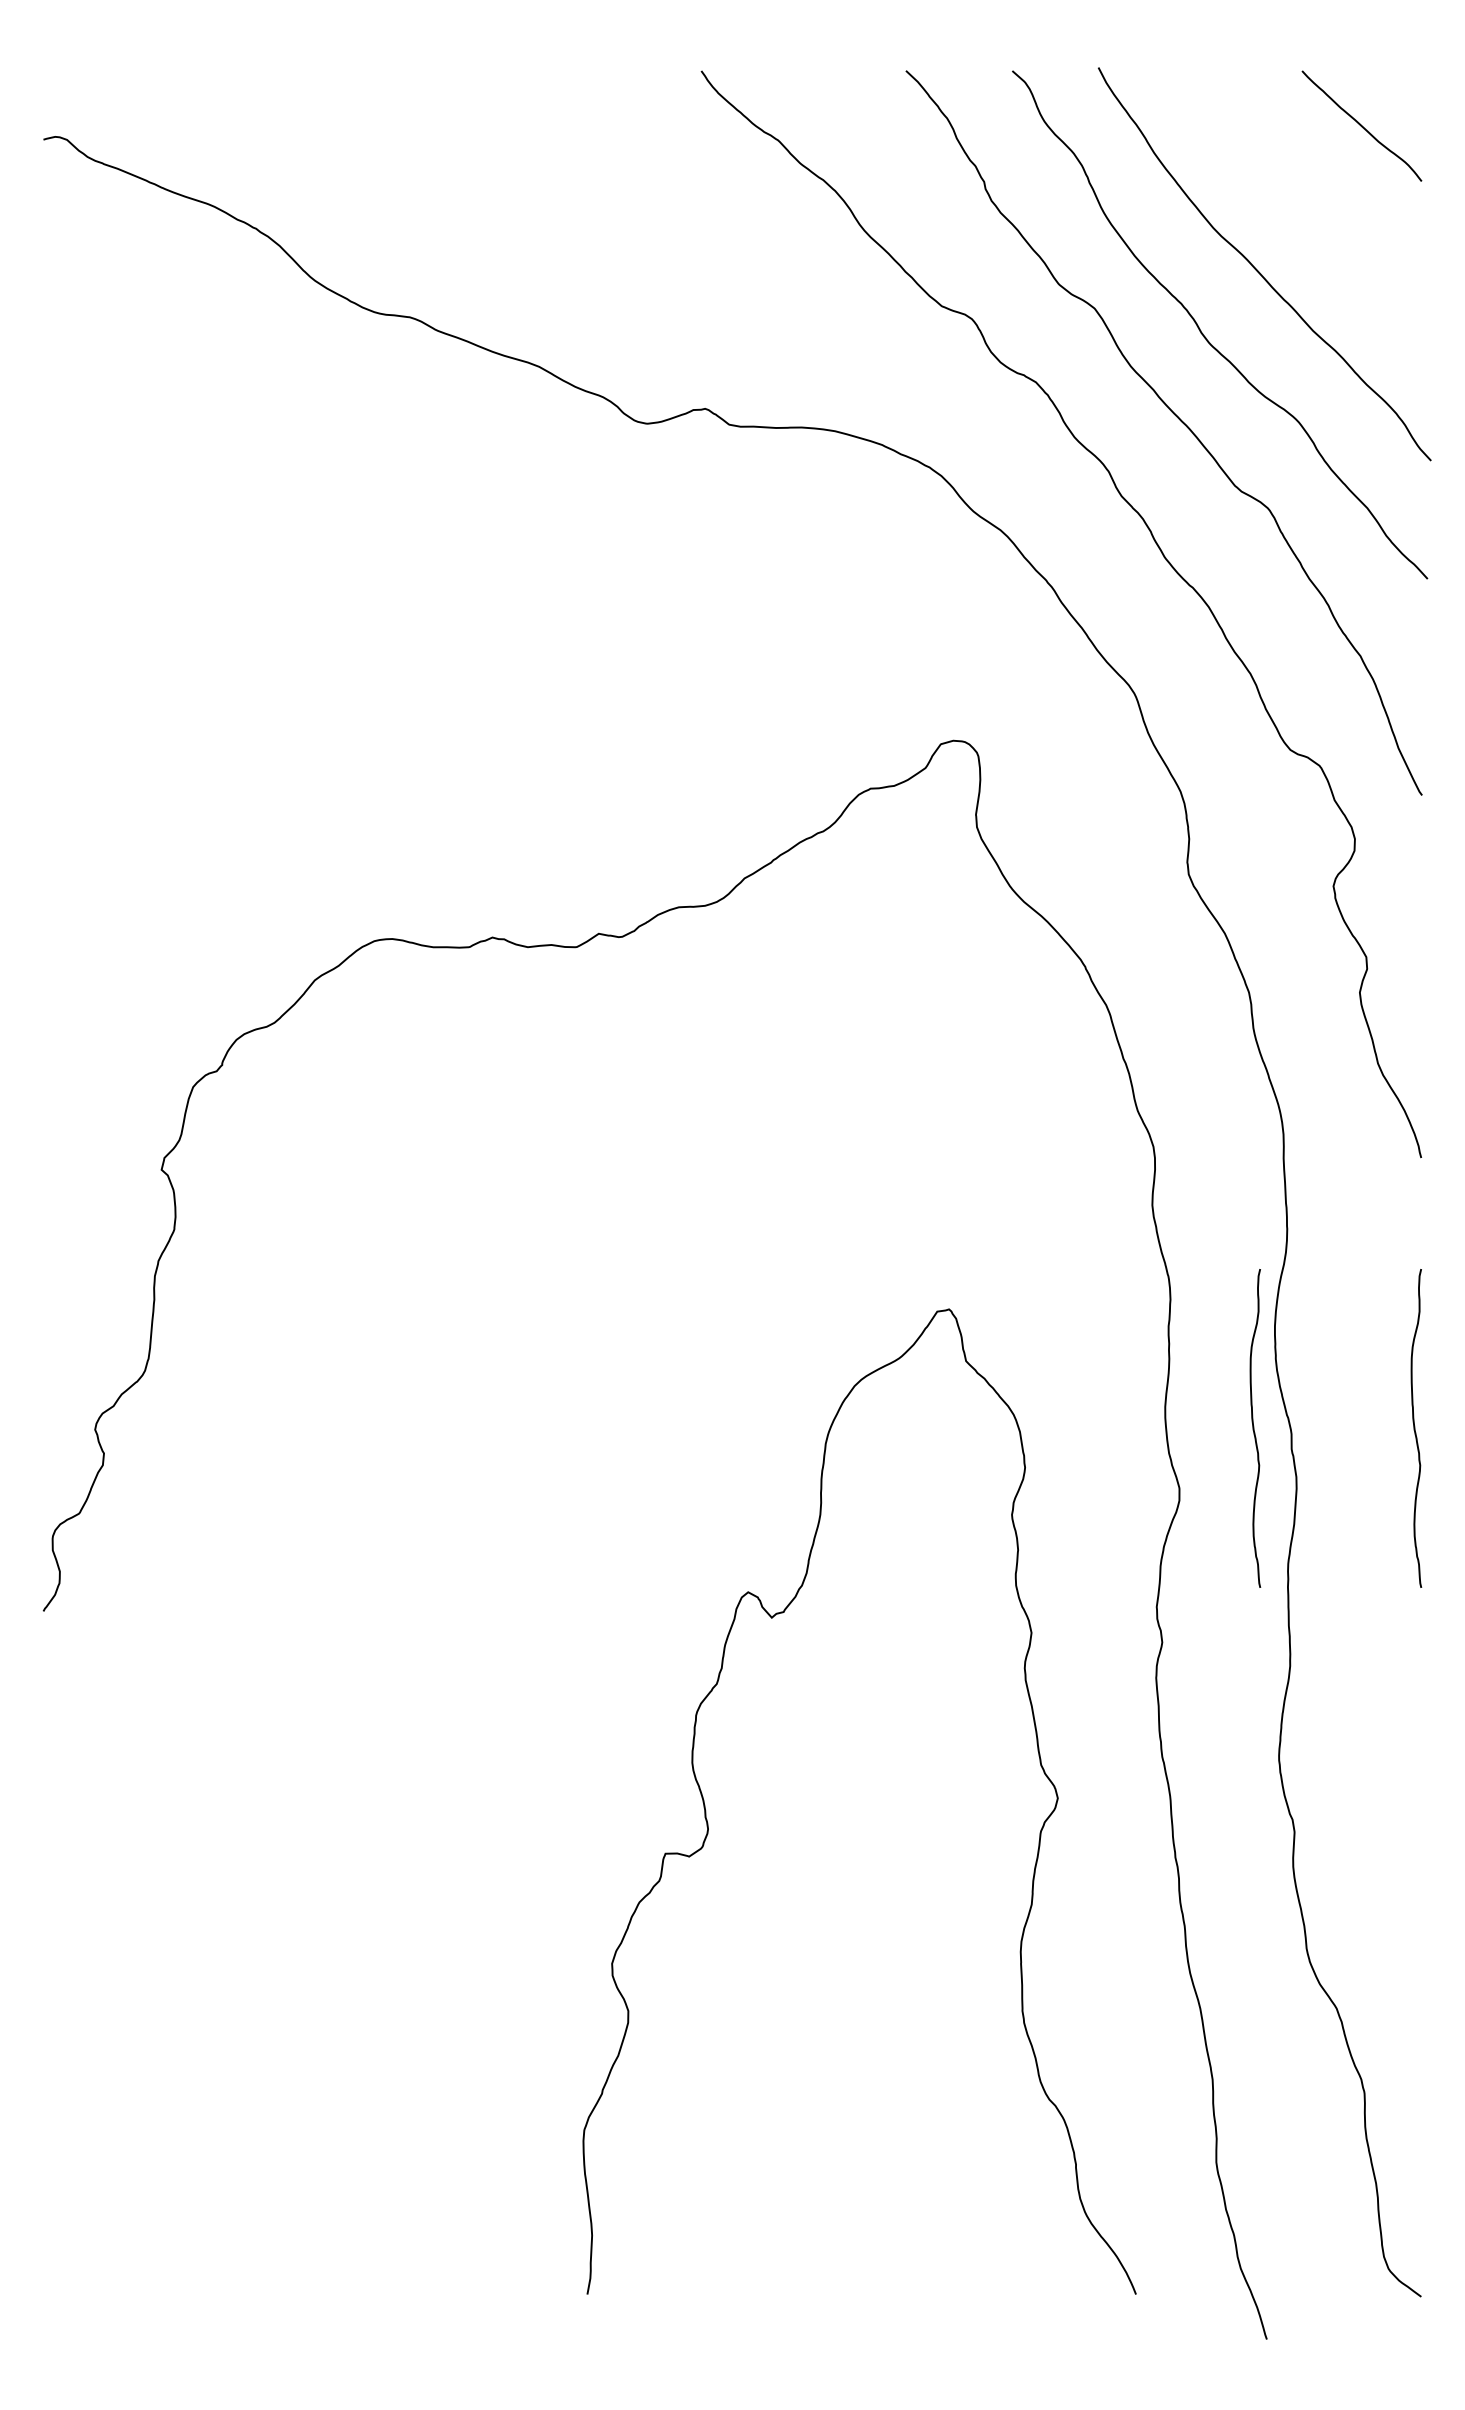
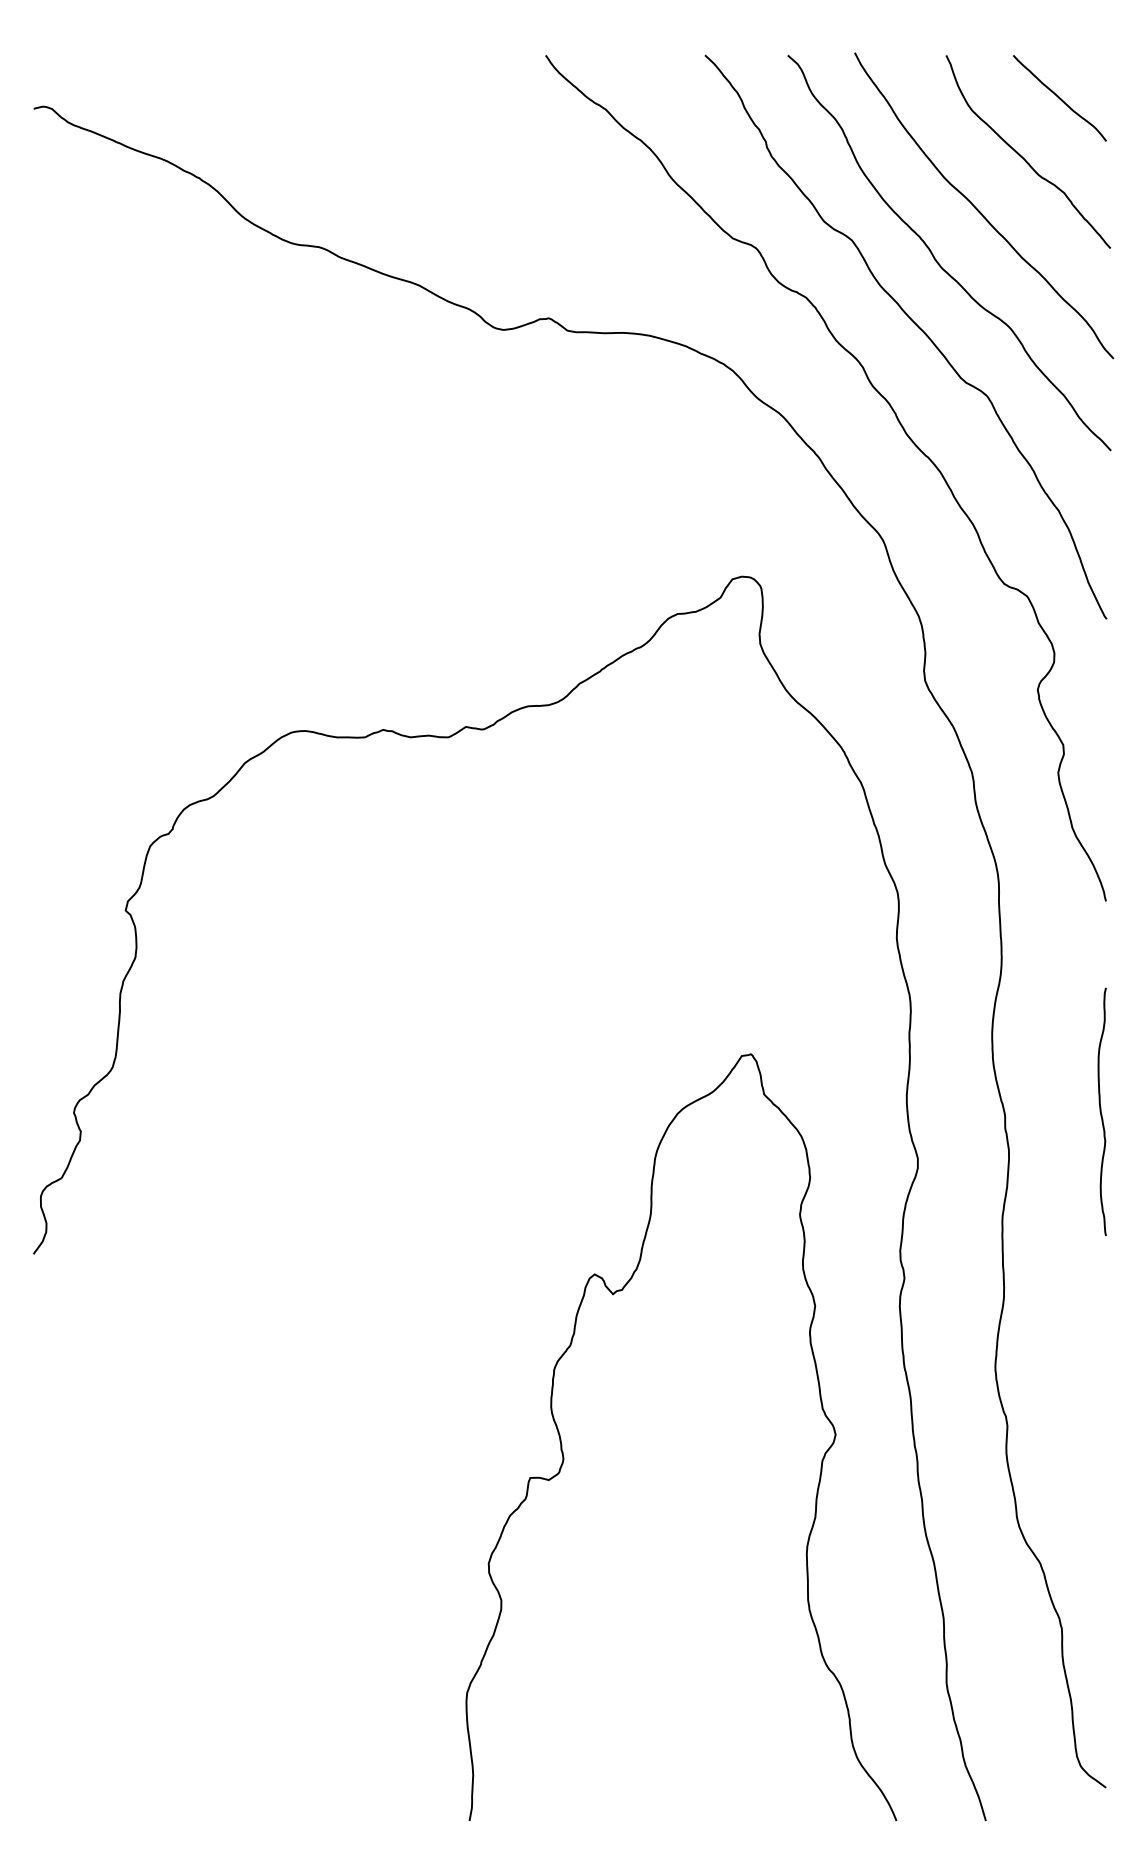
curve: (1314, 201) -> (1022, 156), added
curve: (1254, 1428) -> (976, 1111), removed
curve: (708, 1823) -> (563, 1454), moved

